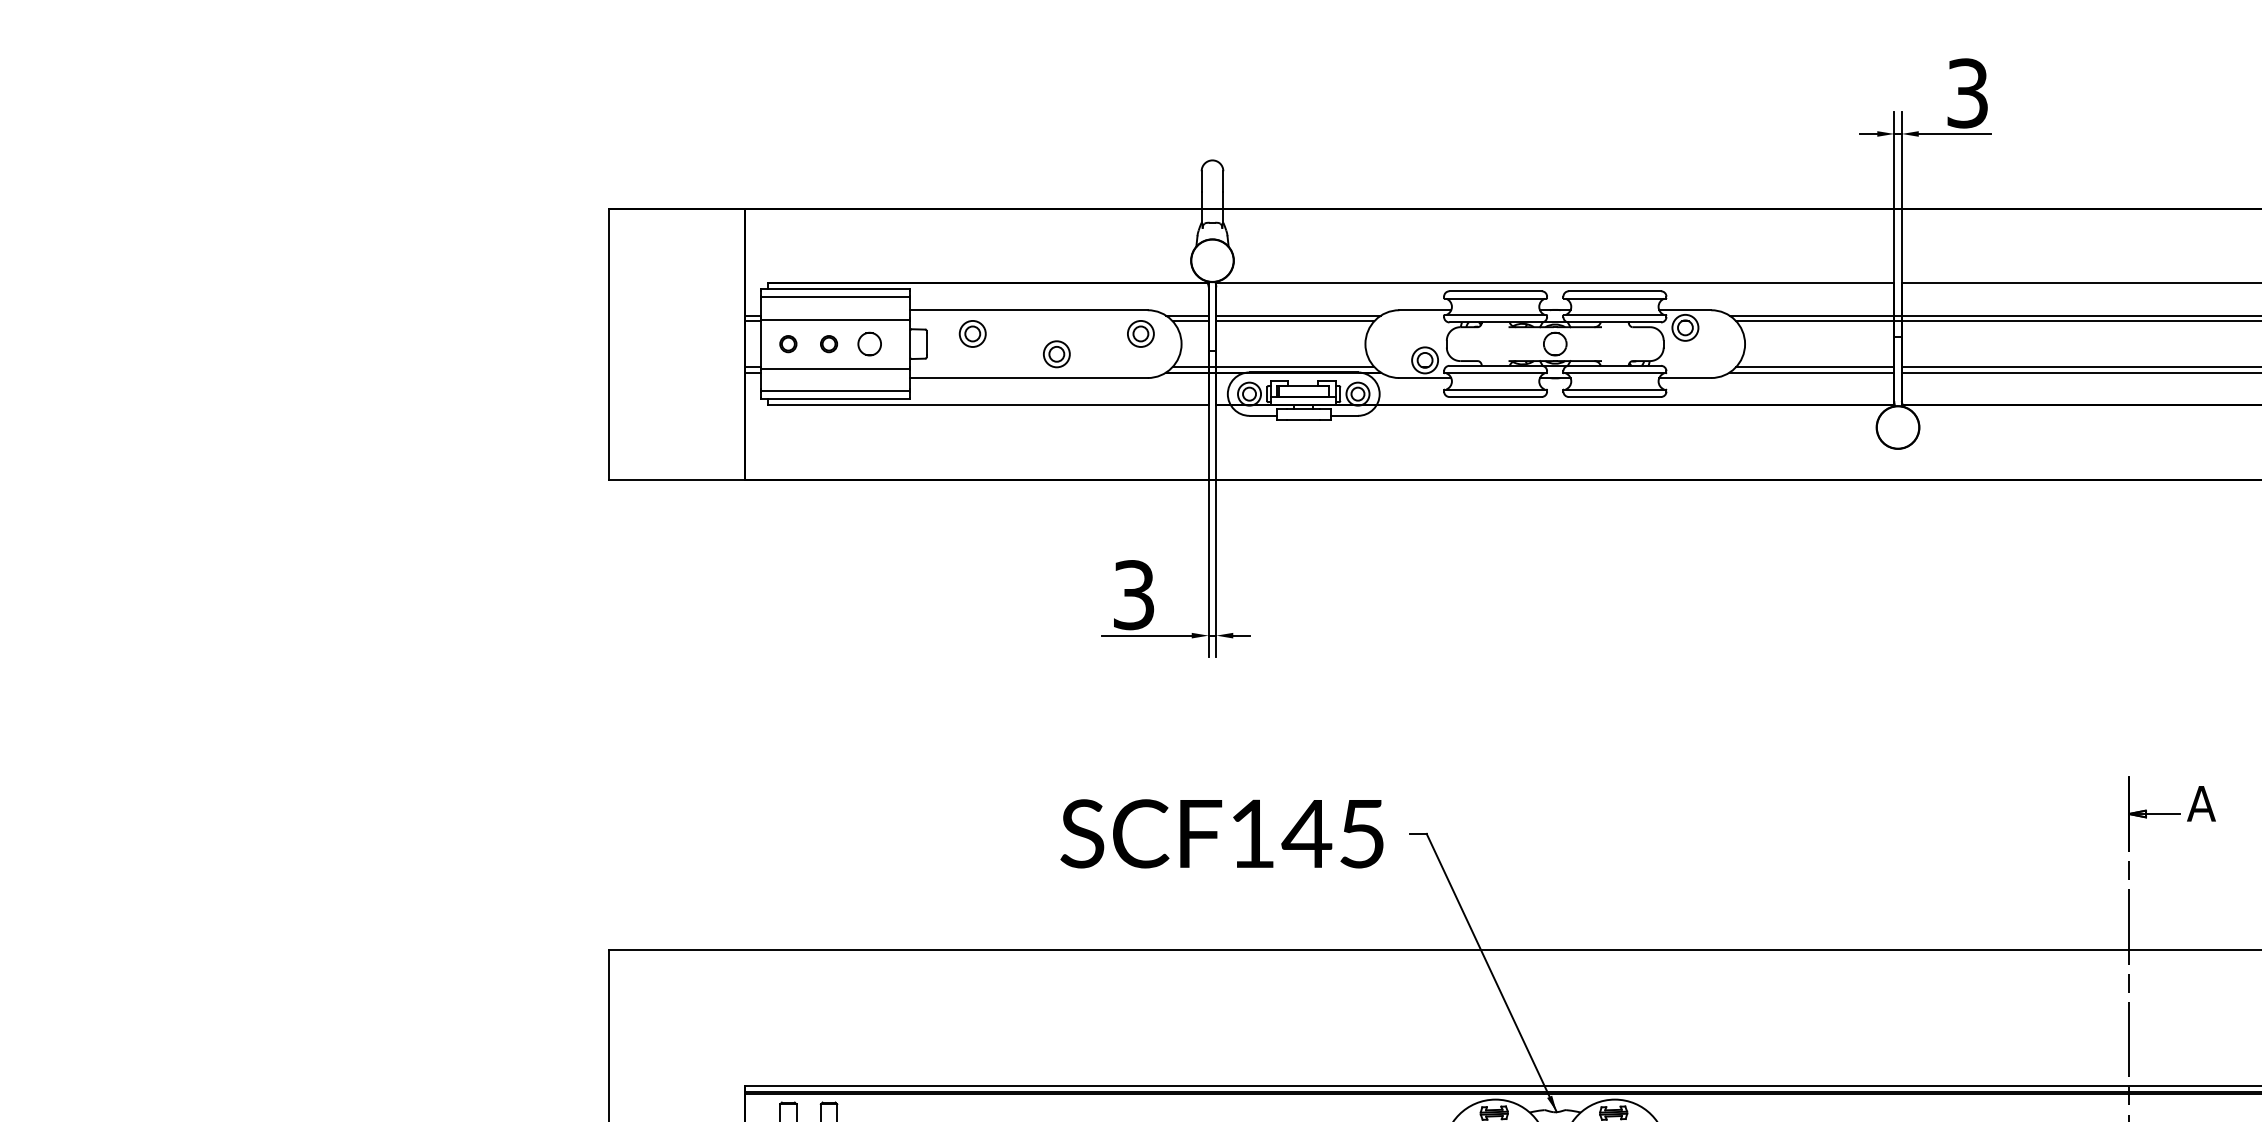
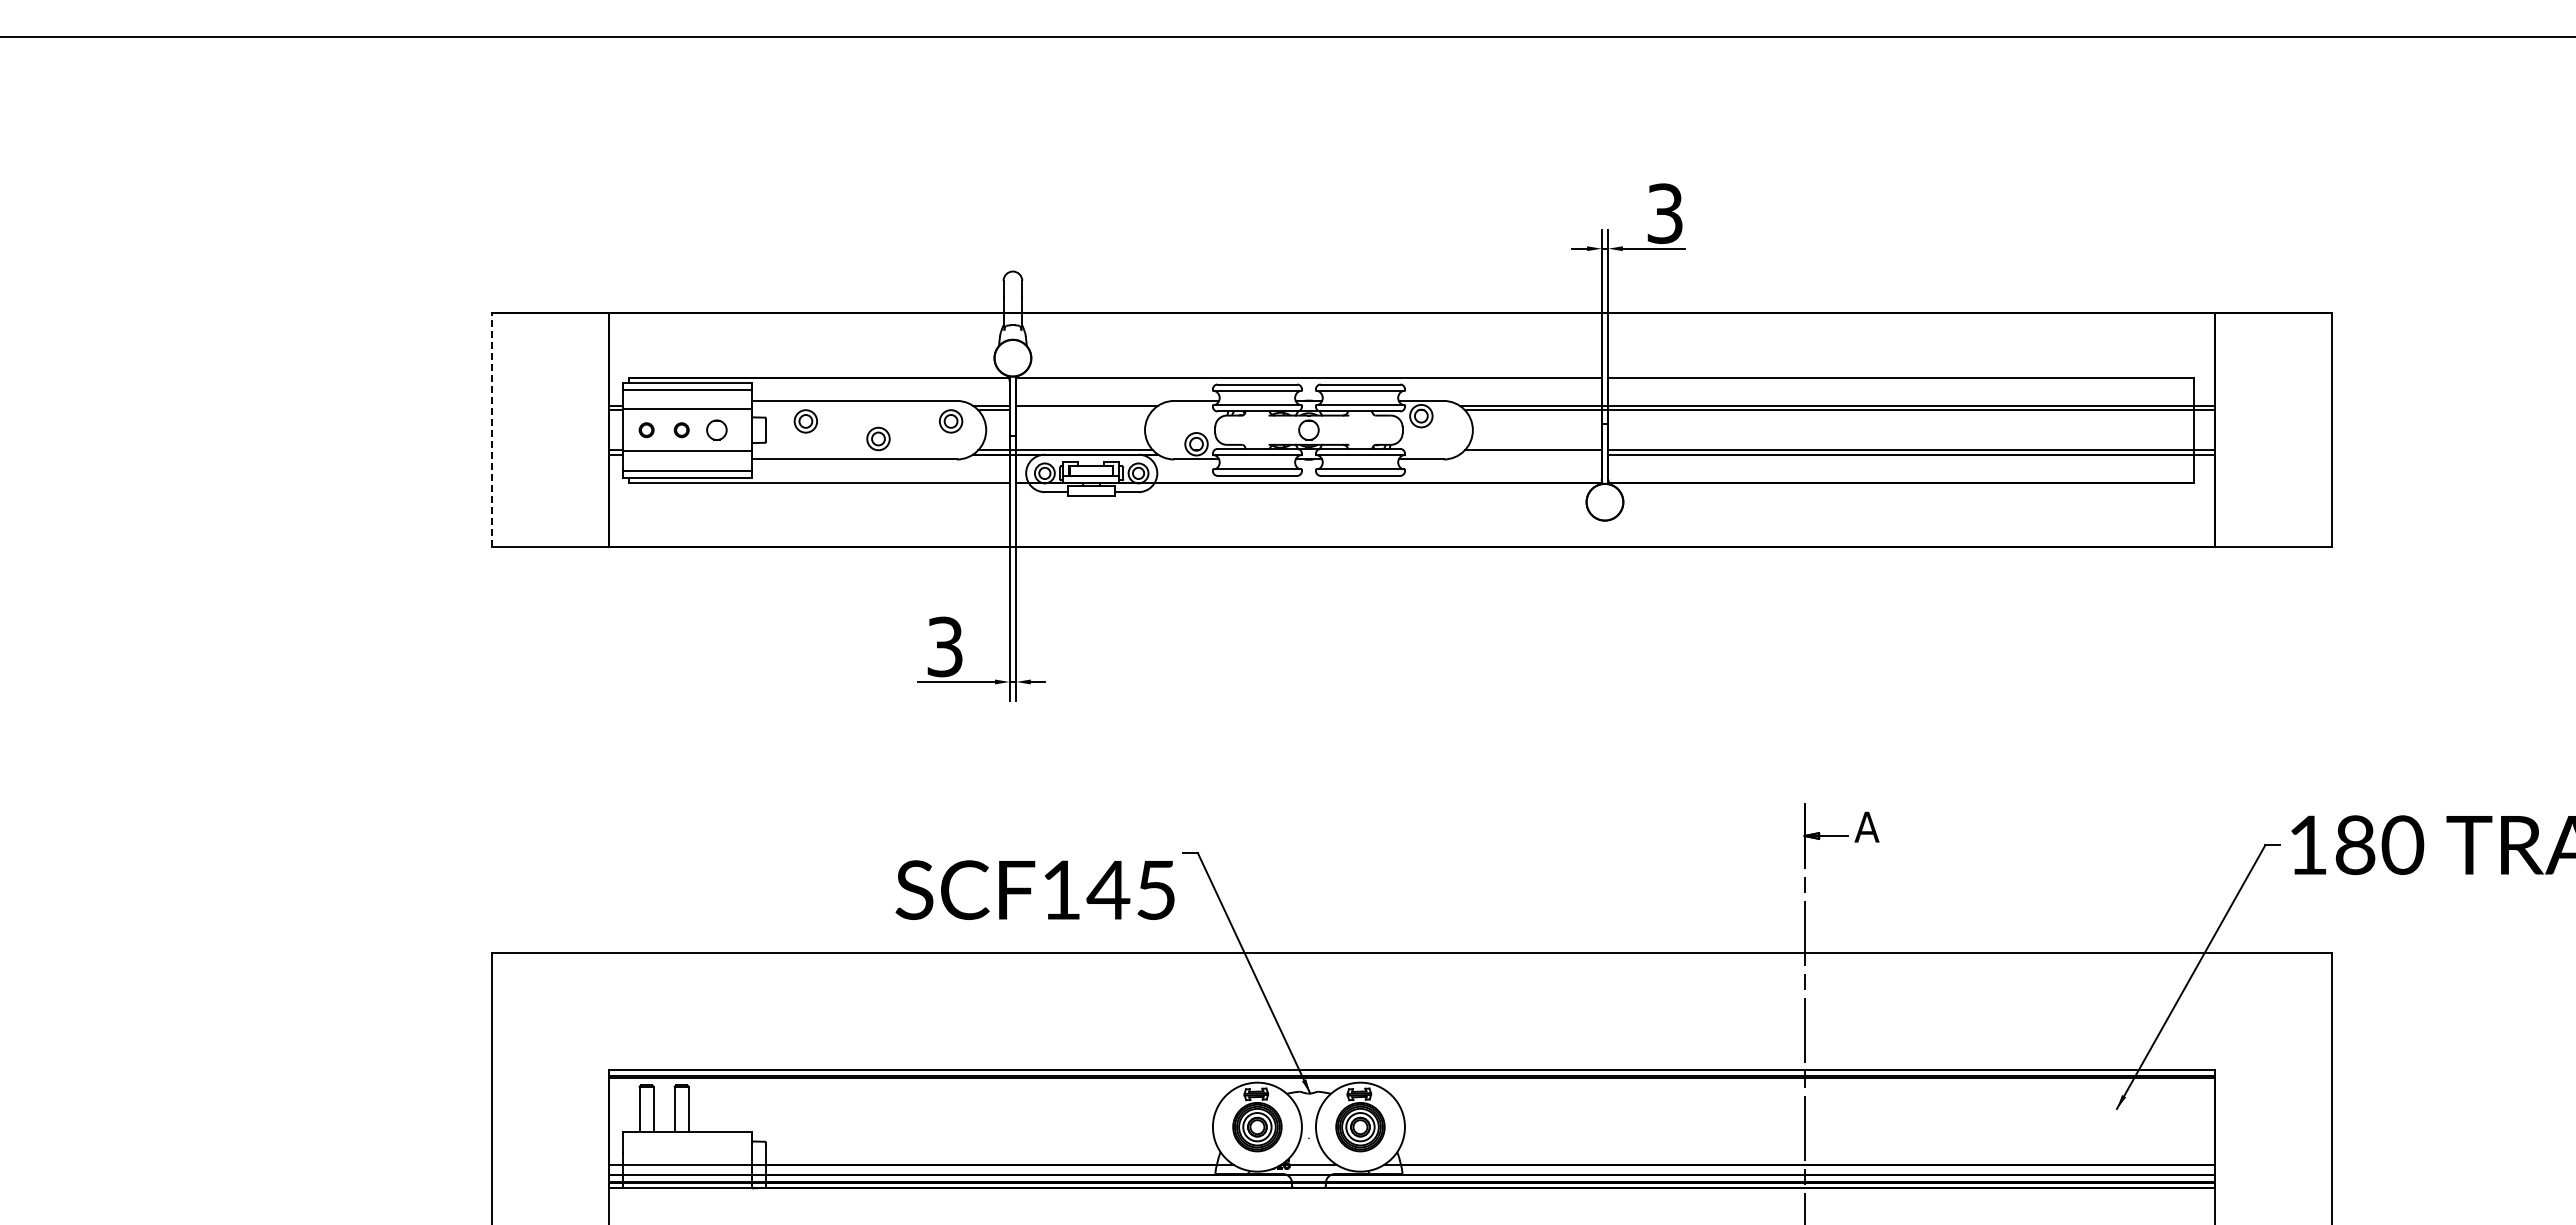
line: (1295, 321) -> (1084, 410), removed
line: (609, 343) -> (492, 429), solid -> dashed
line: (1811, 372) -> (1530, 454), removed
text: (1221, 833) -> (1034, 889), moved

